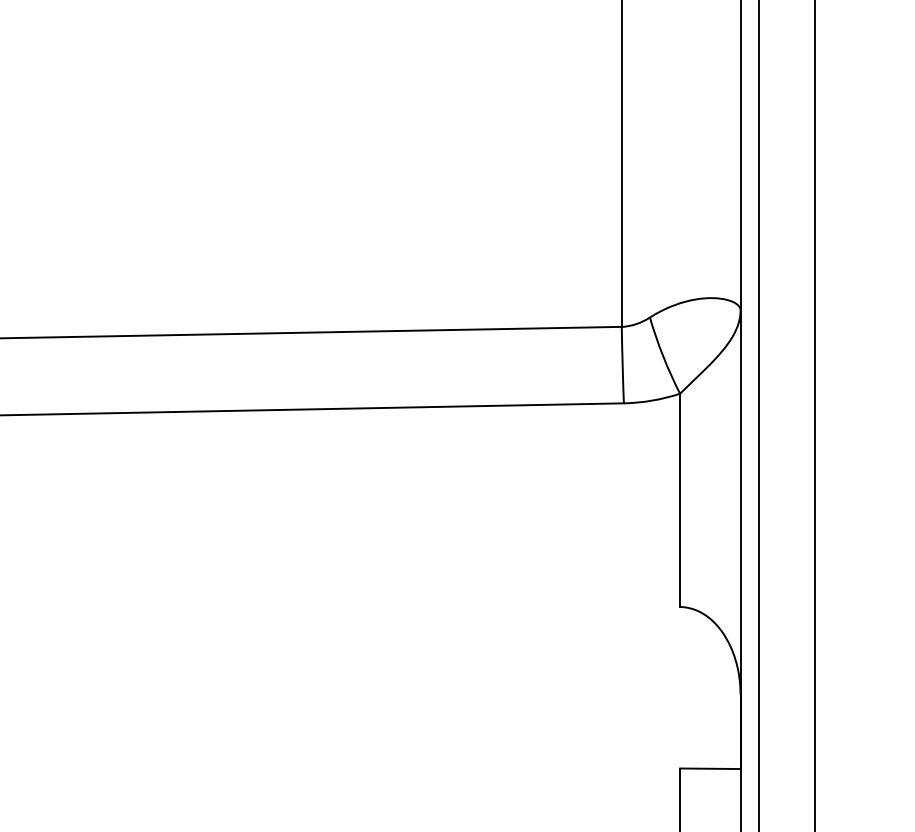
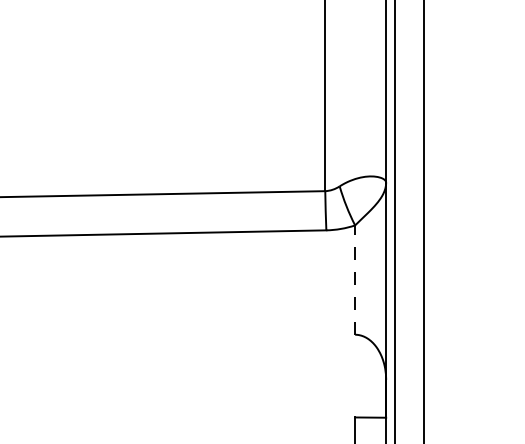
line: (680, 501) -> (355, 280), solid -> dashed

